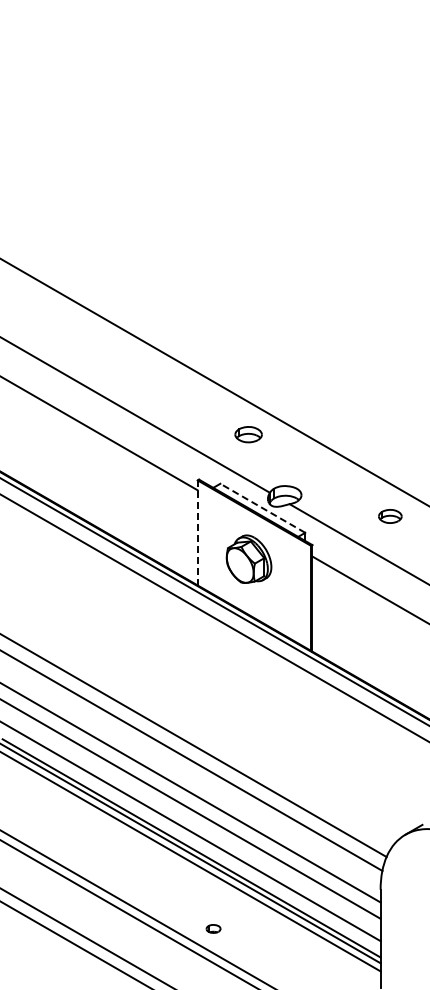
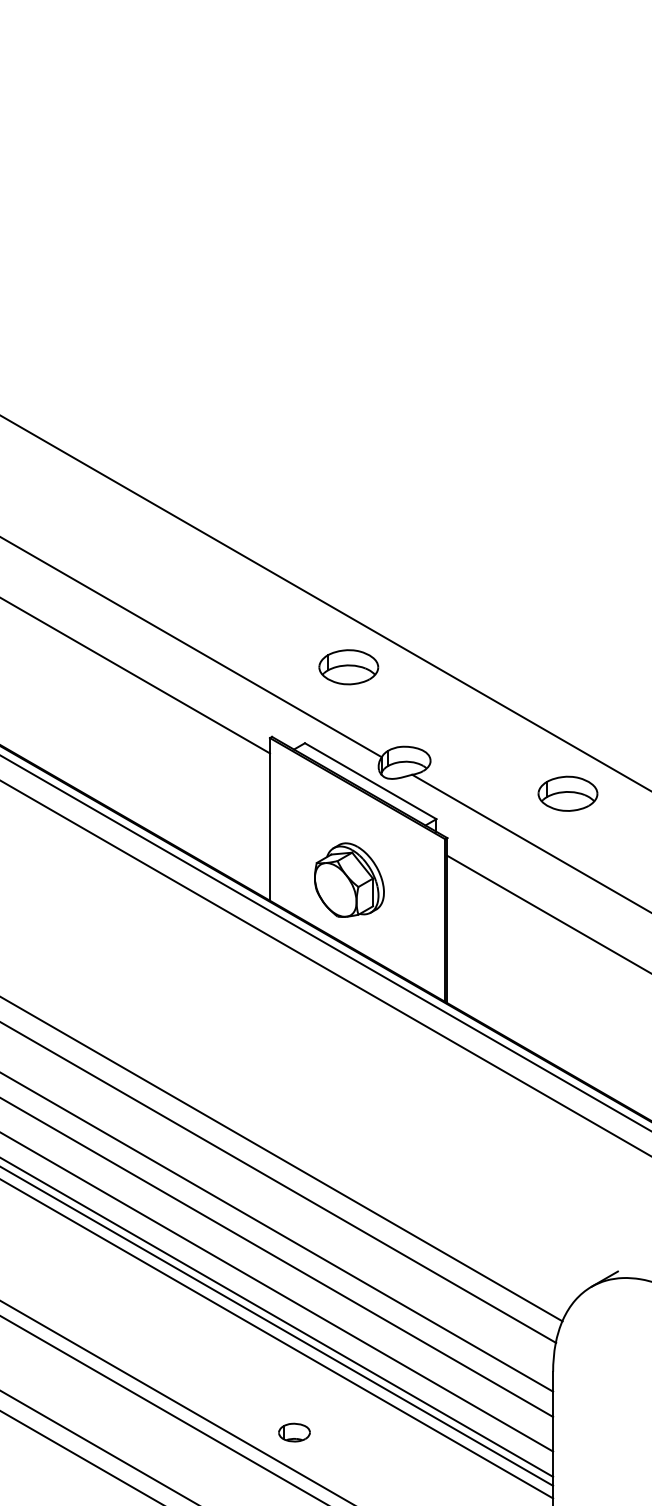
part: (248, 434) -> (348, 666), size x1.43
line: (262, 508) -> (370, 781), dashed -> solid
part: (390, 516) -> (568, 793), size x1.67
line: (197, 532) -> (269, 818), dashed -> solid
part: (248, 558) -> (348, 879), moved
part: (213, 928) -> (294, 1431), size x1.43

